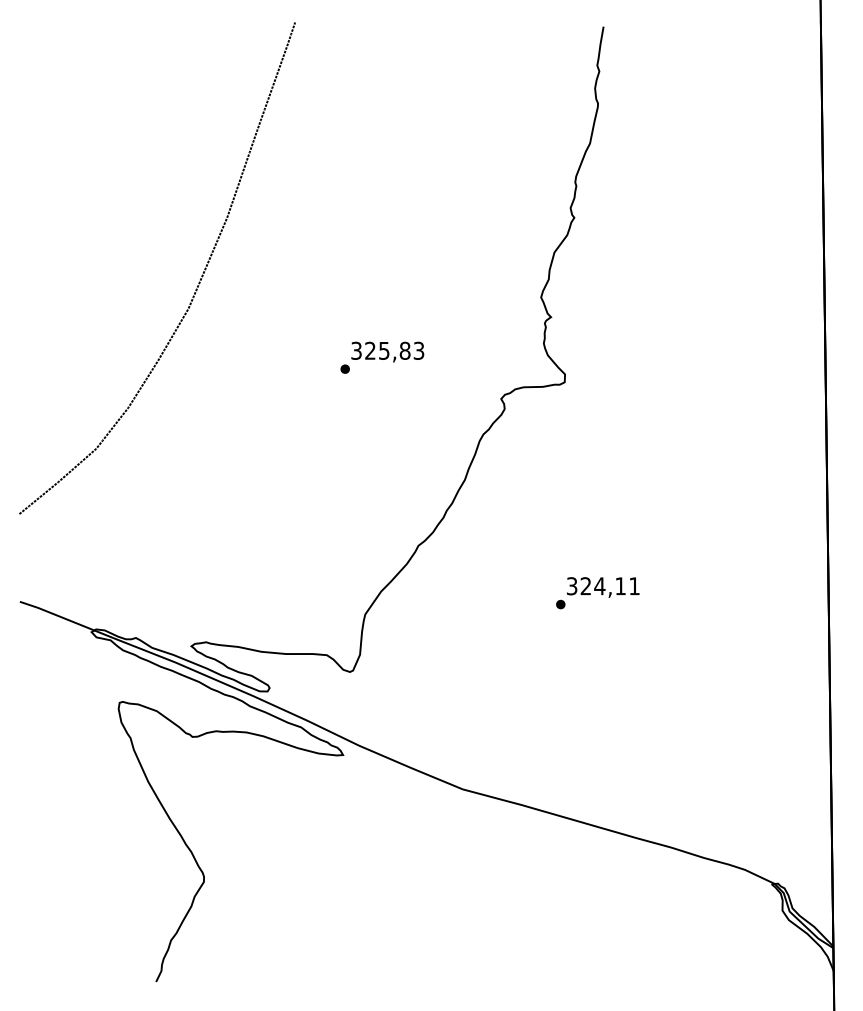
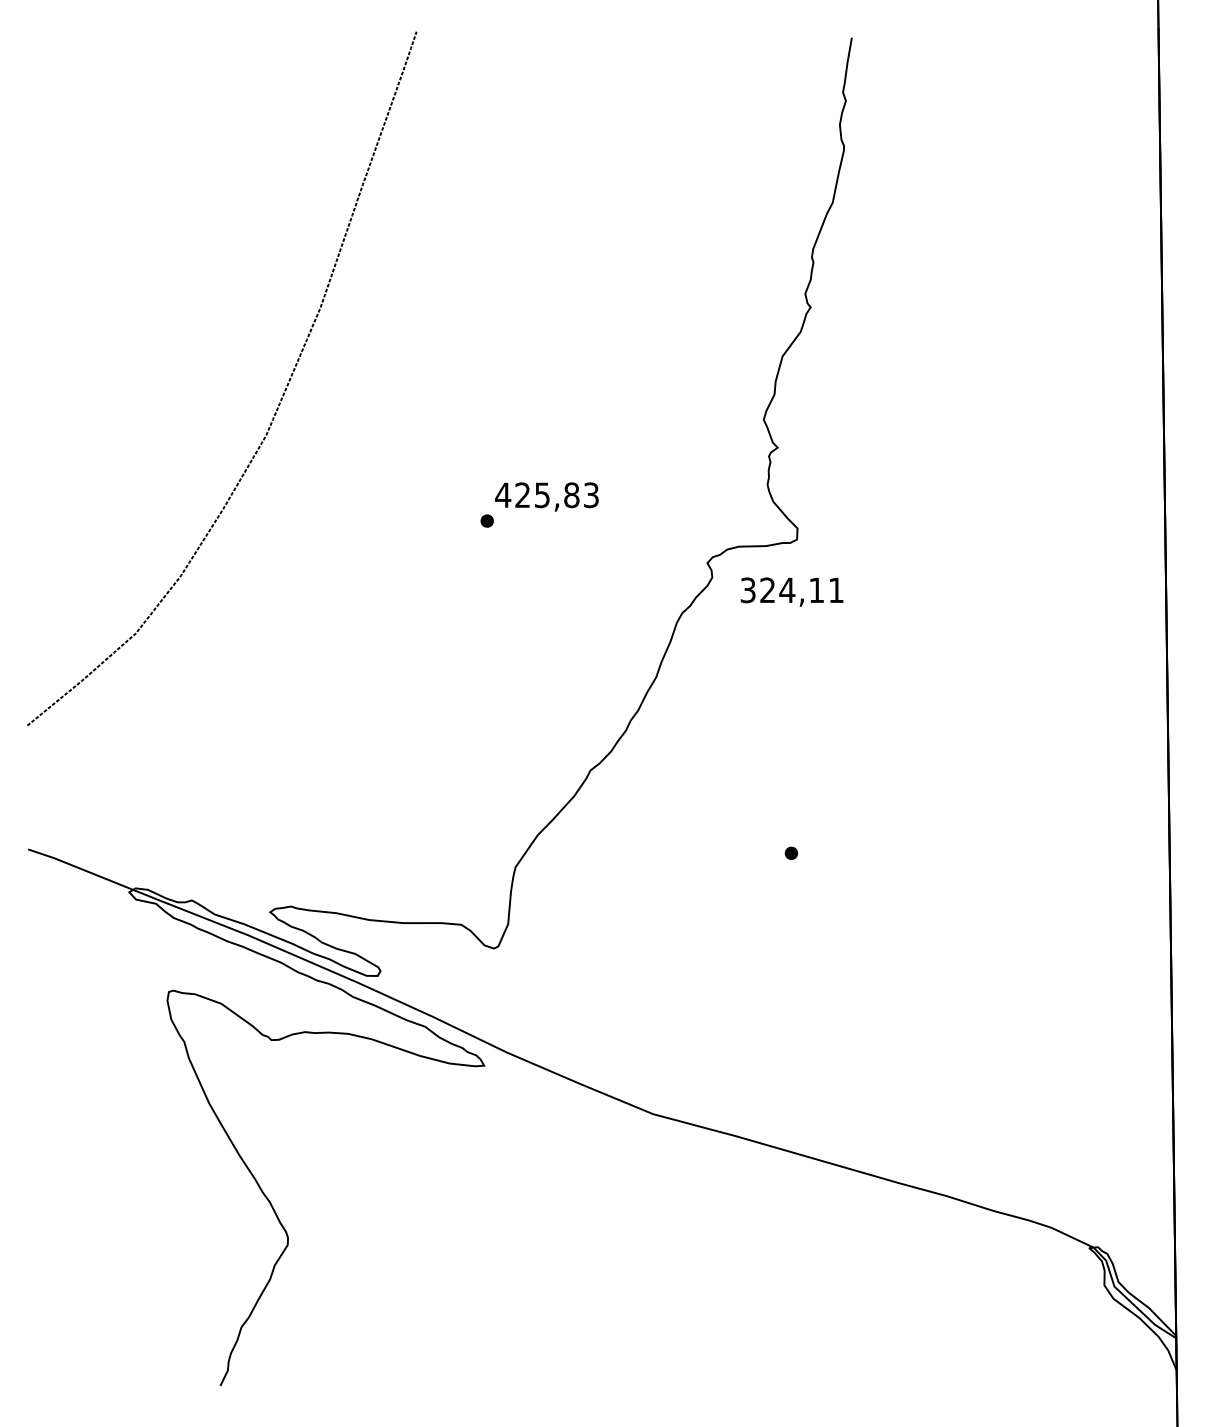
text: (356, 350) -> (503, 494), 325,83 -> 425,83
text: (603, 587) -> (792, 592), moved

